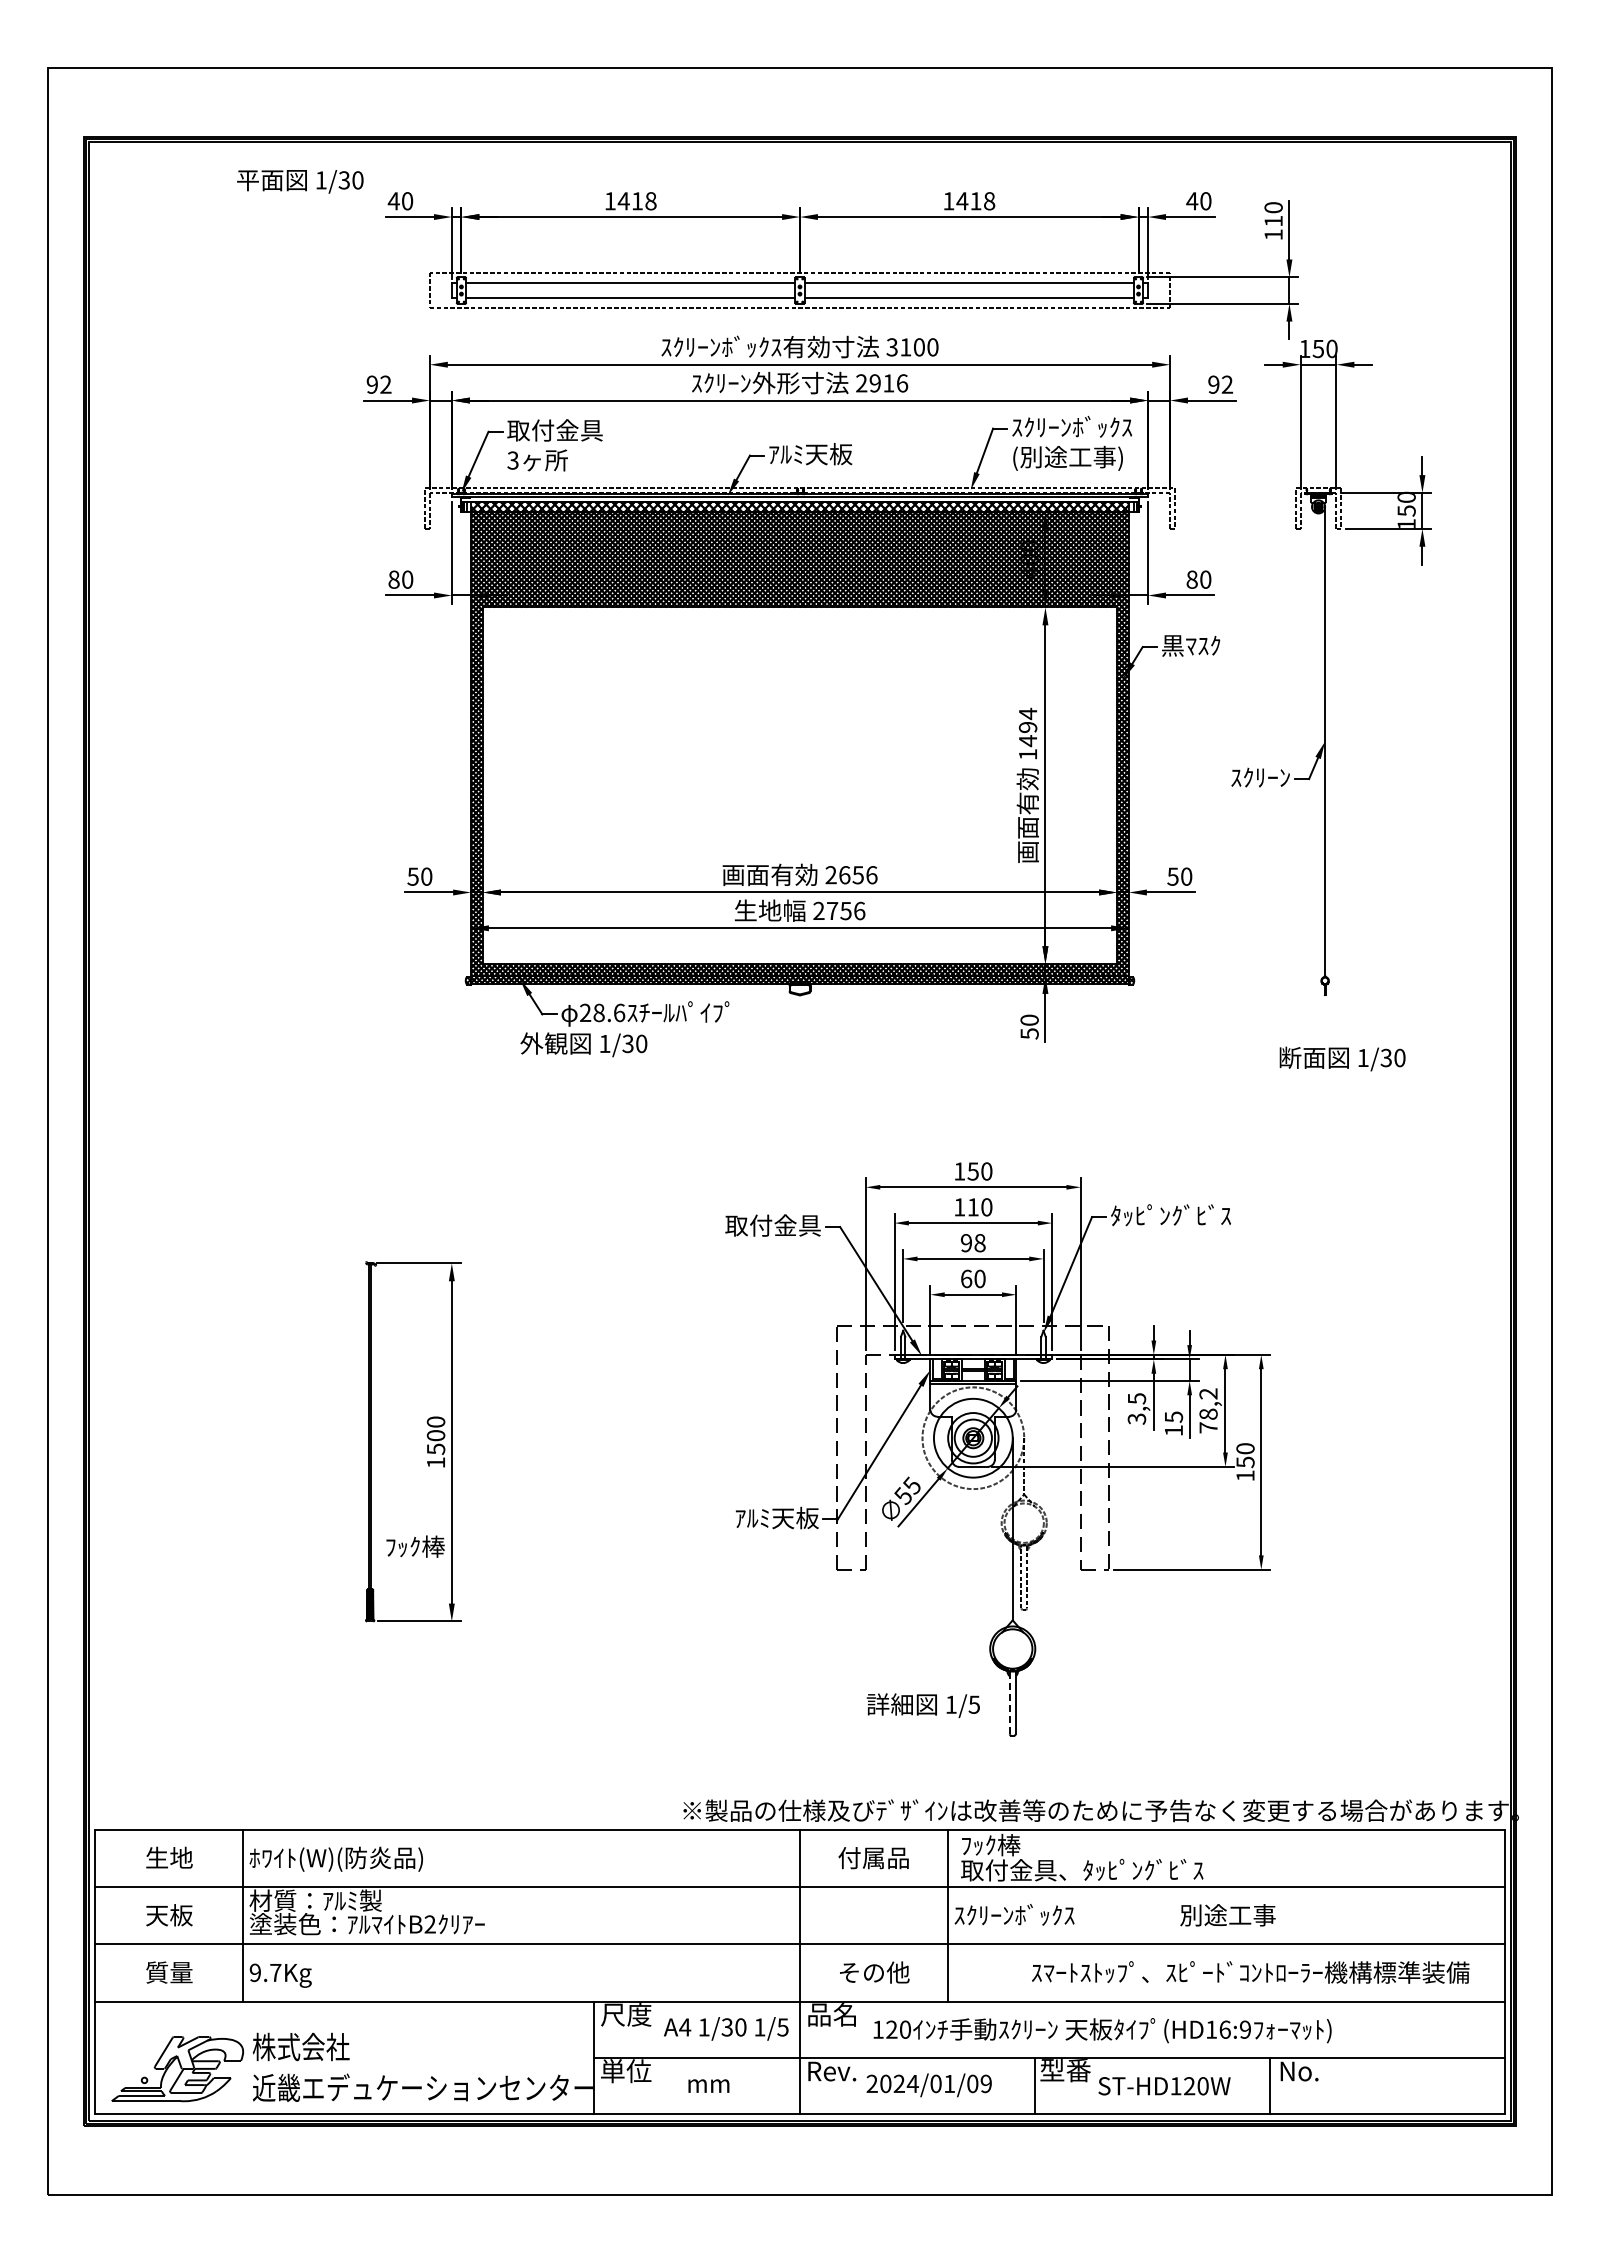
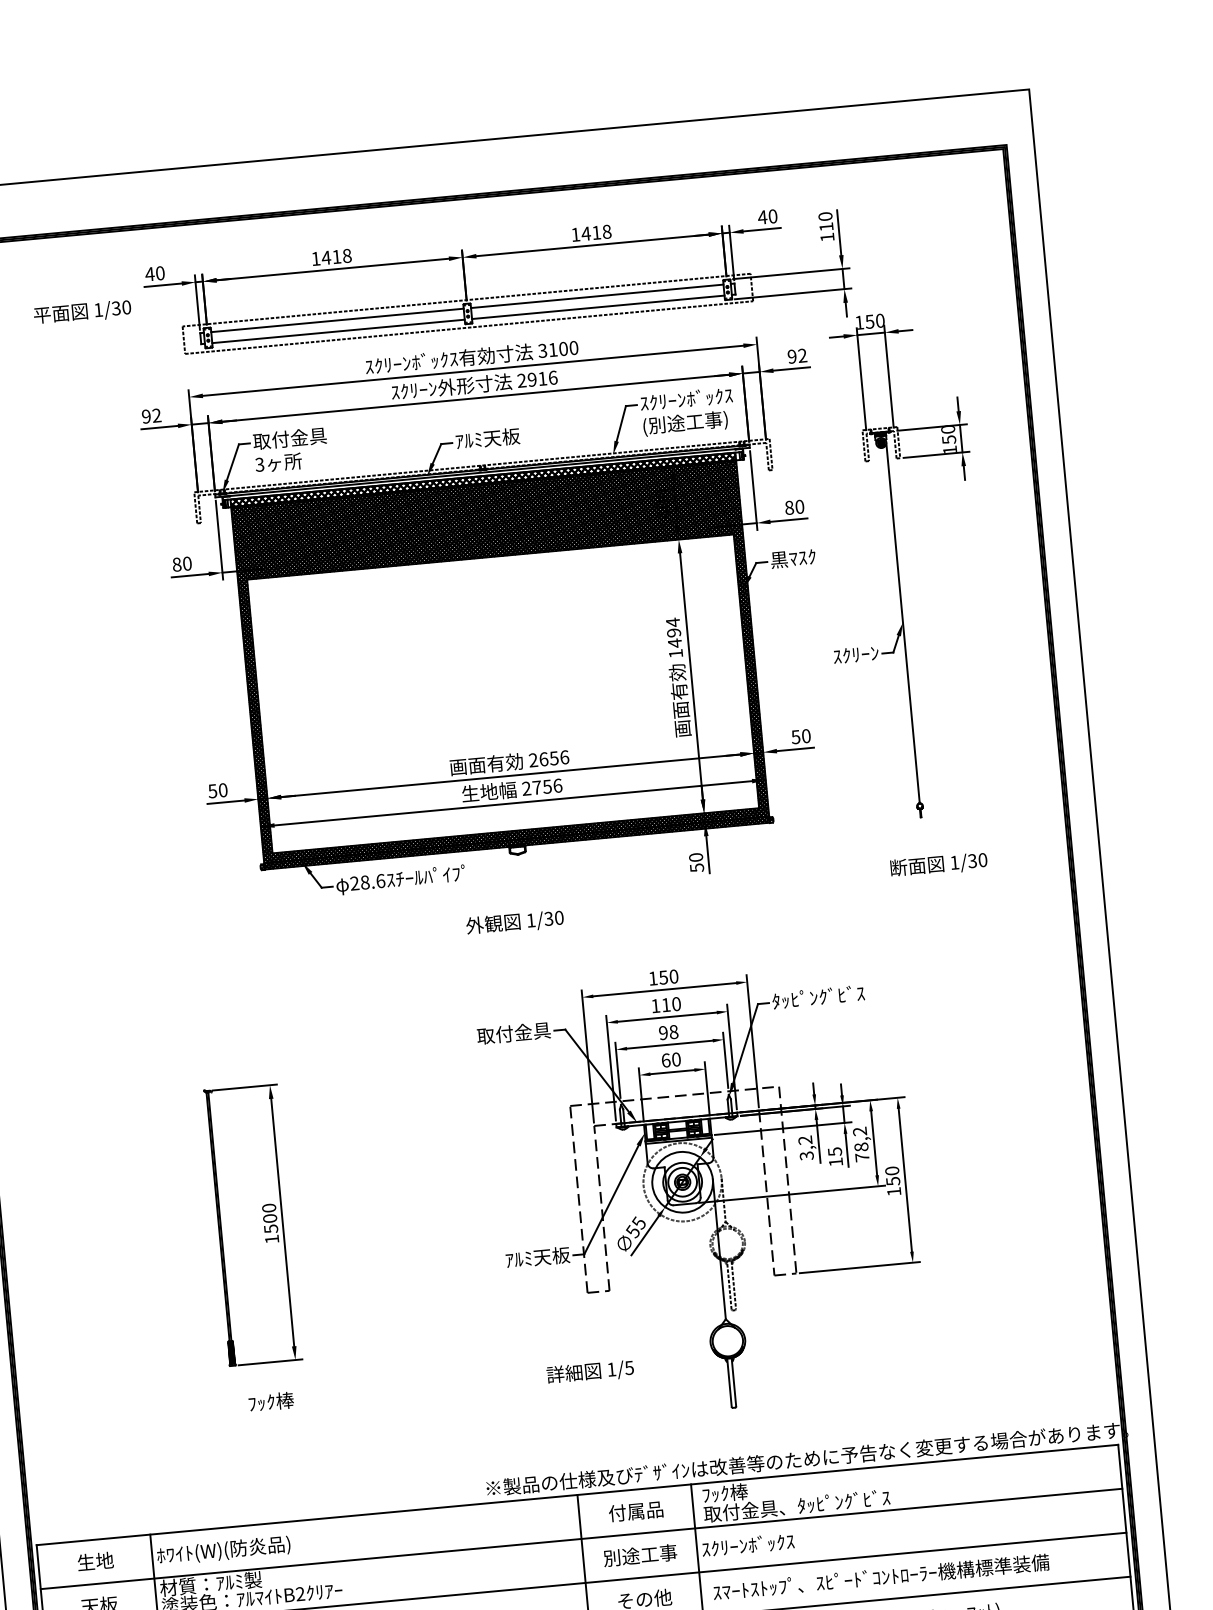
text: (300, 181) -> (82, 312), moved
text: (583, 1044) -> (514, 922), moved
text: (1136, 1398) -> (805, 1140), 3,5 -> 3,2
text: (415, 1546) -> (271, 1401), moved
line: (1009, 1702) -> (729, 1382), dashed -> solid
text: (922, 1705) -> (589, 1372), moved
text: (1227, 1915) -> (639, 1555), moved
text: (1250, 1972) -> (881, 1577), moved

